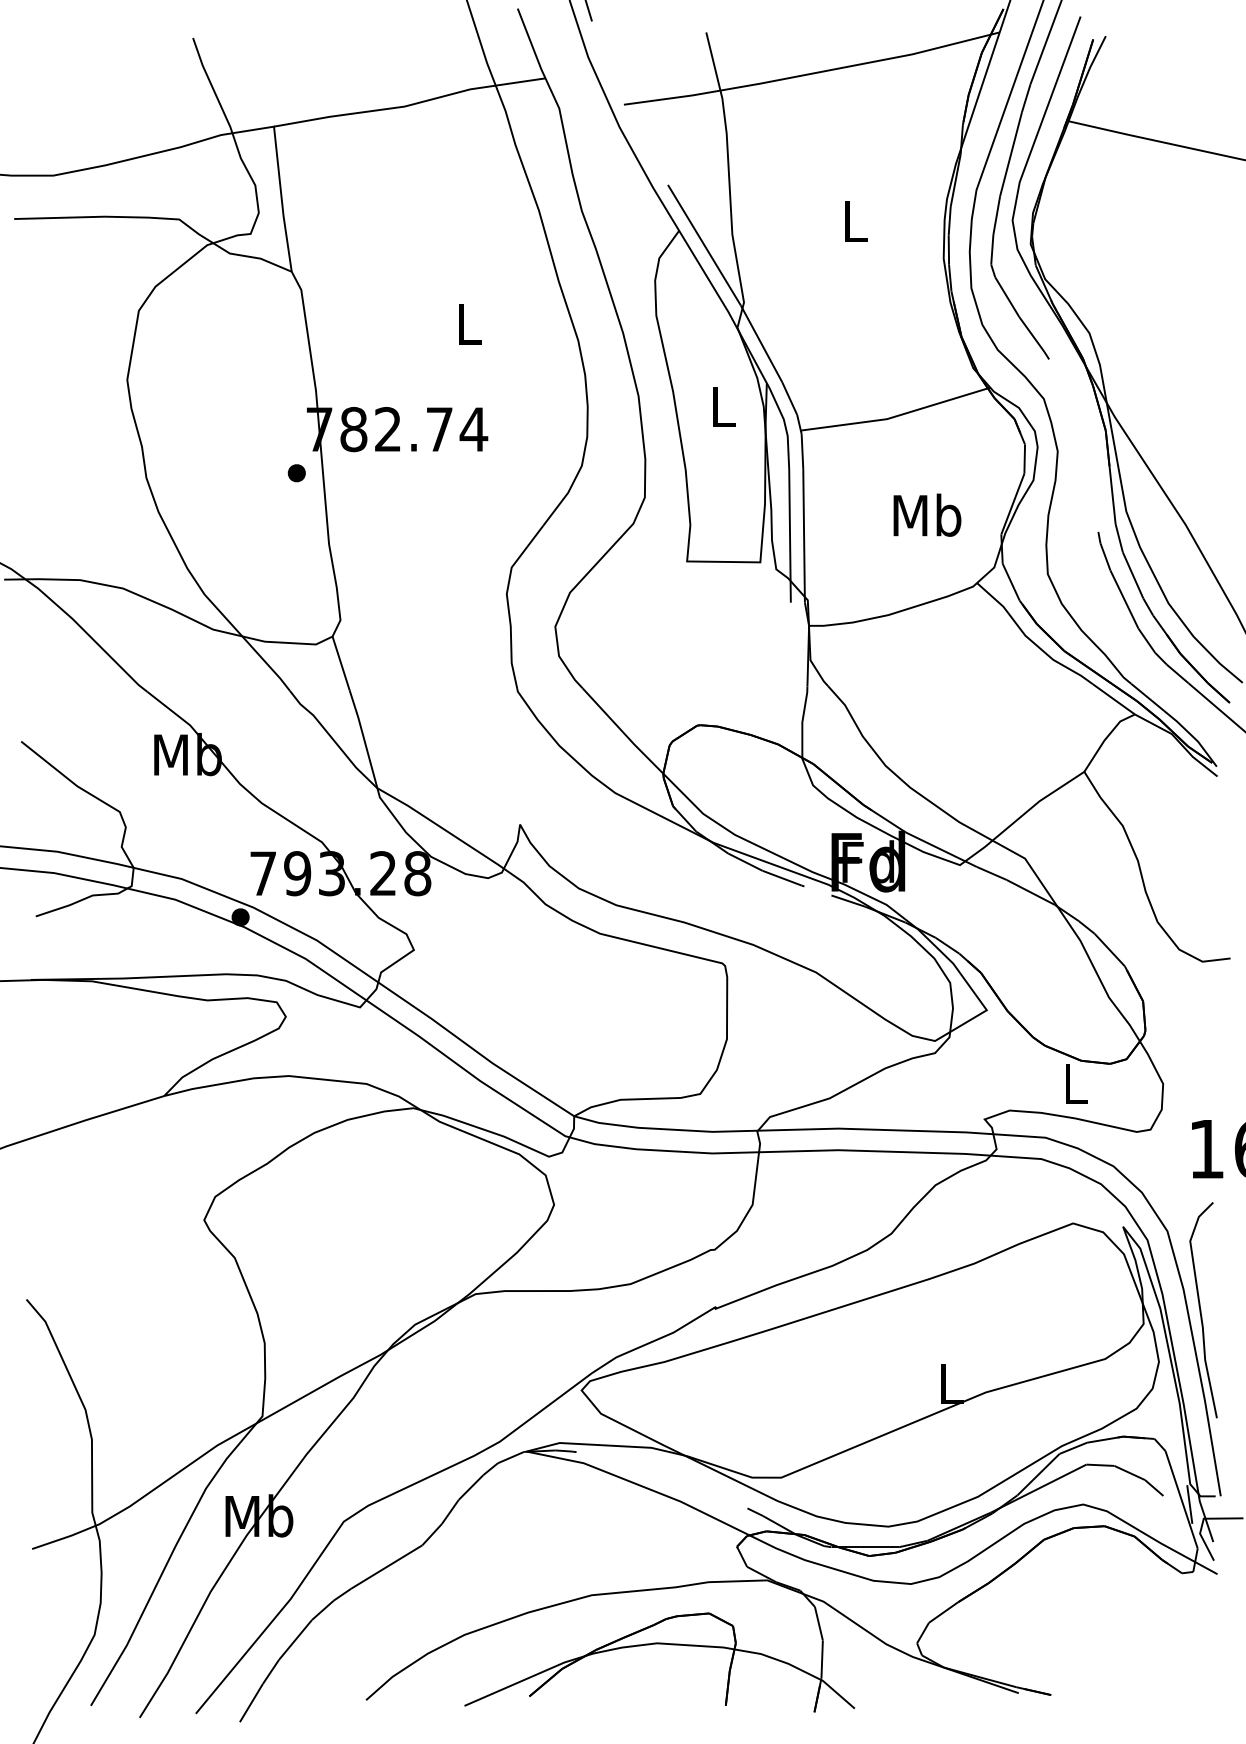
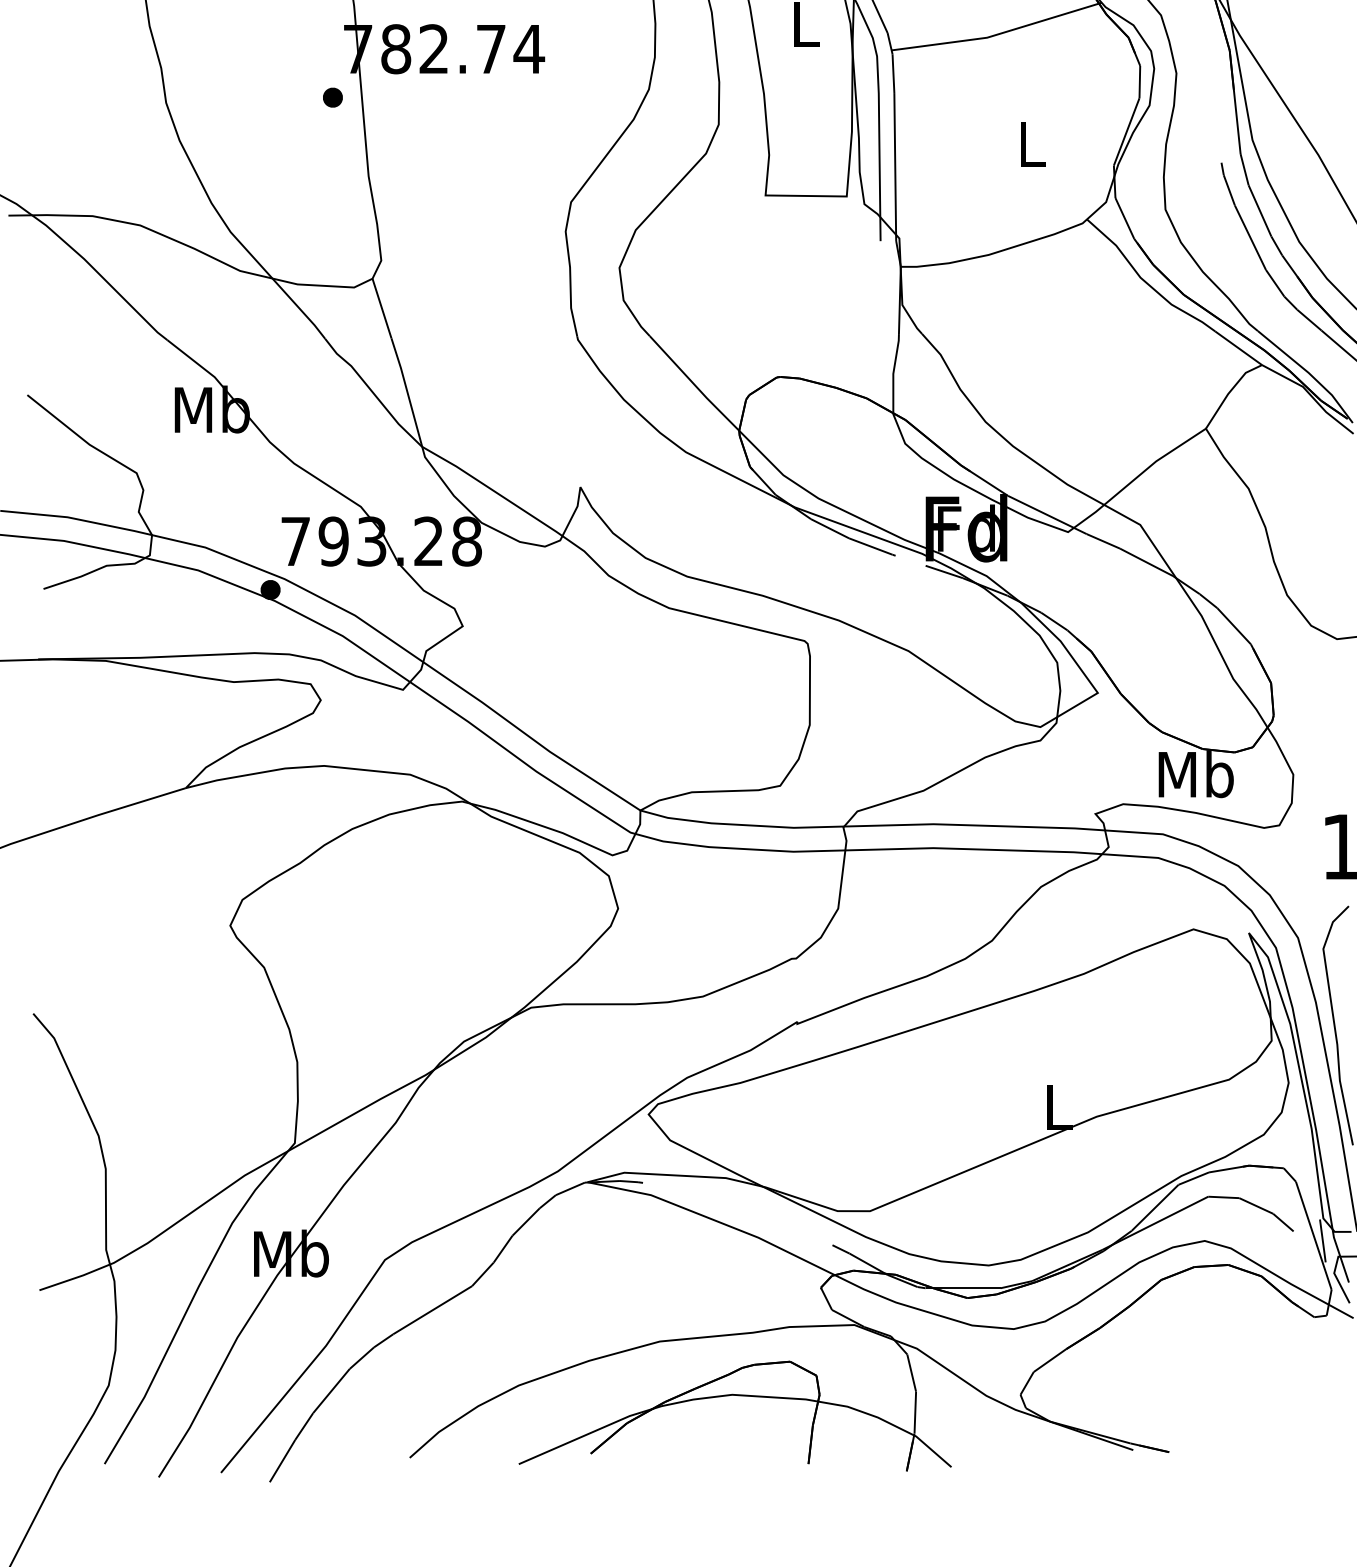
text: (927, 514) -> (1032, 143), Mb -> L
text: (1075, 1083) -> (1196, 774), L -> Mb

